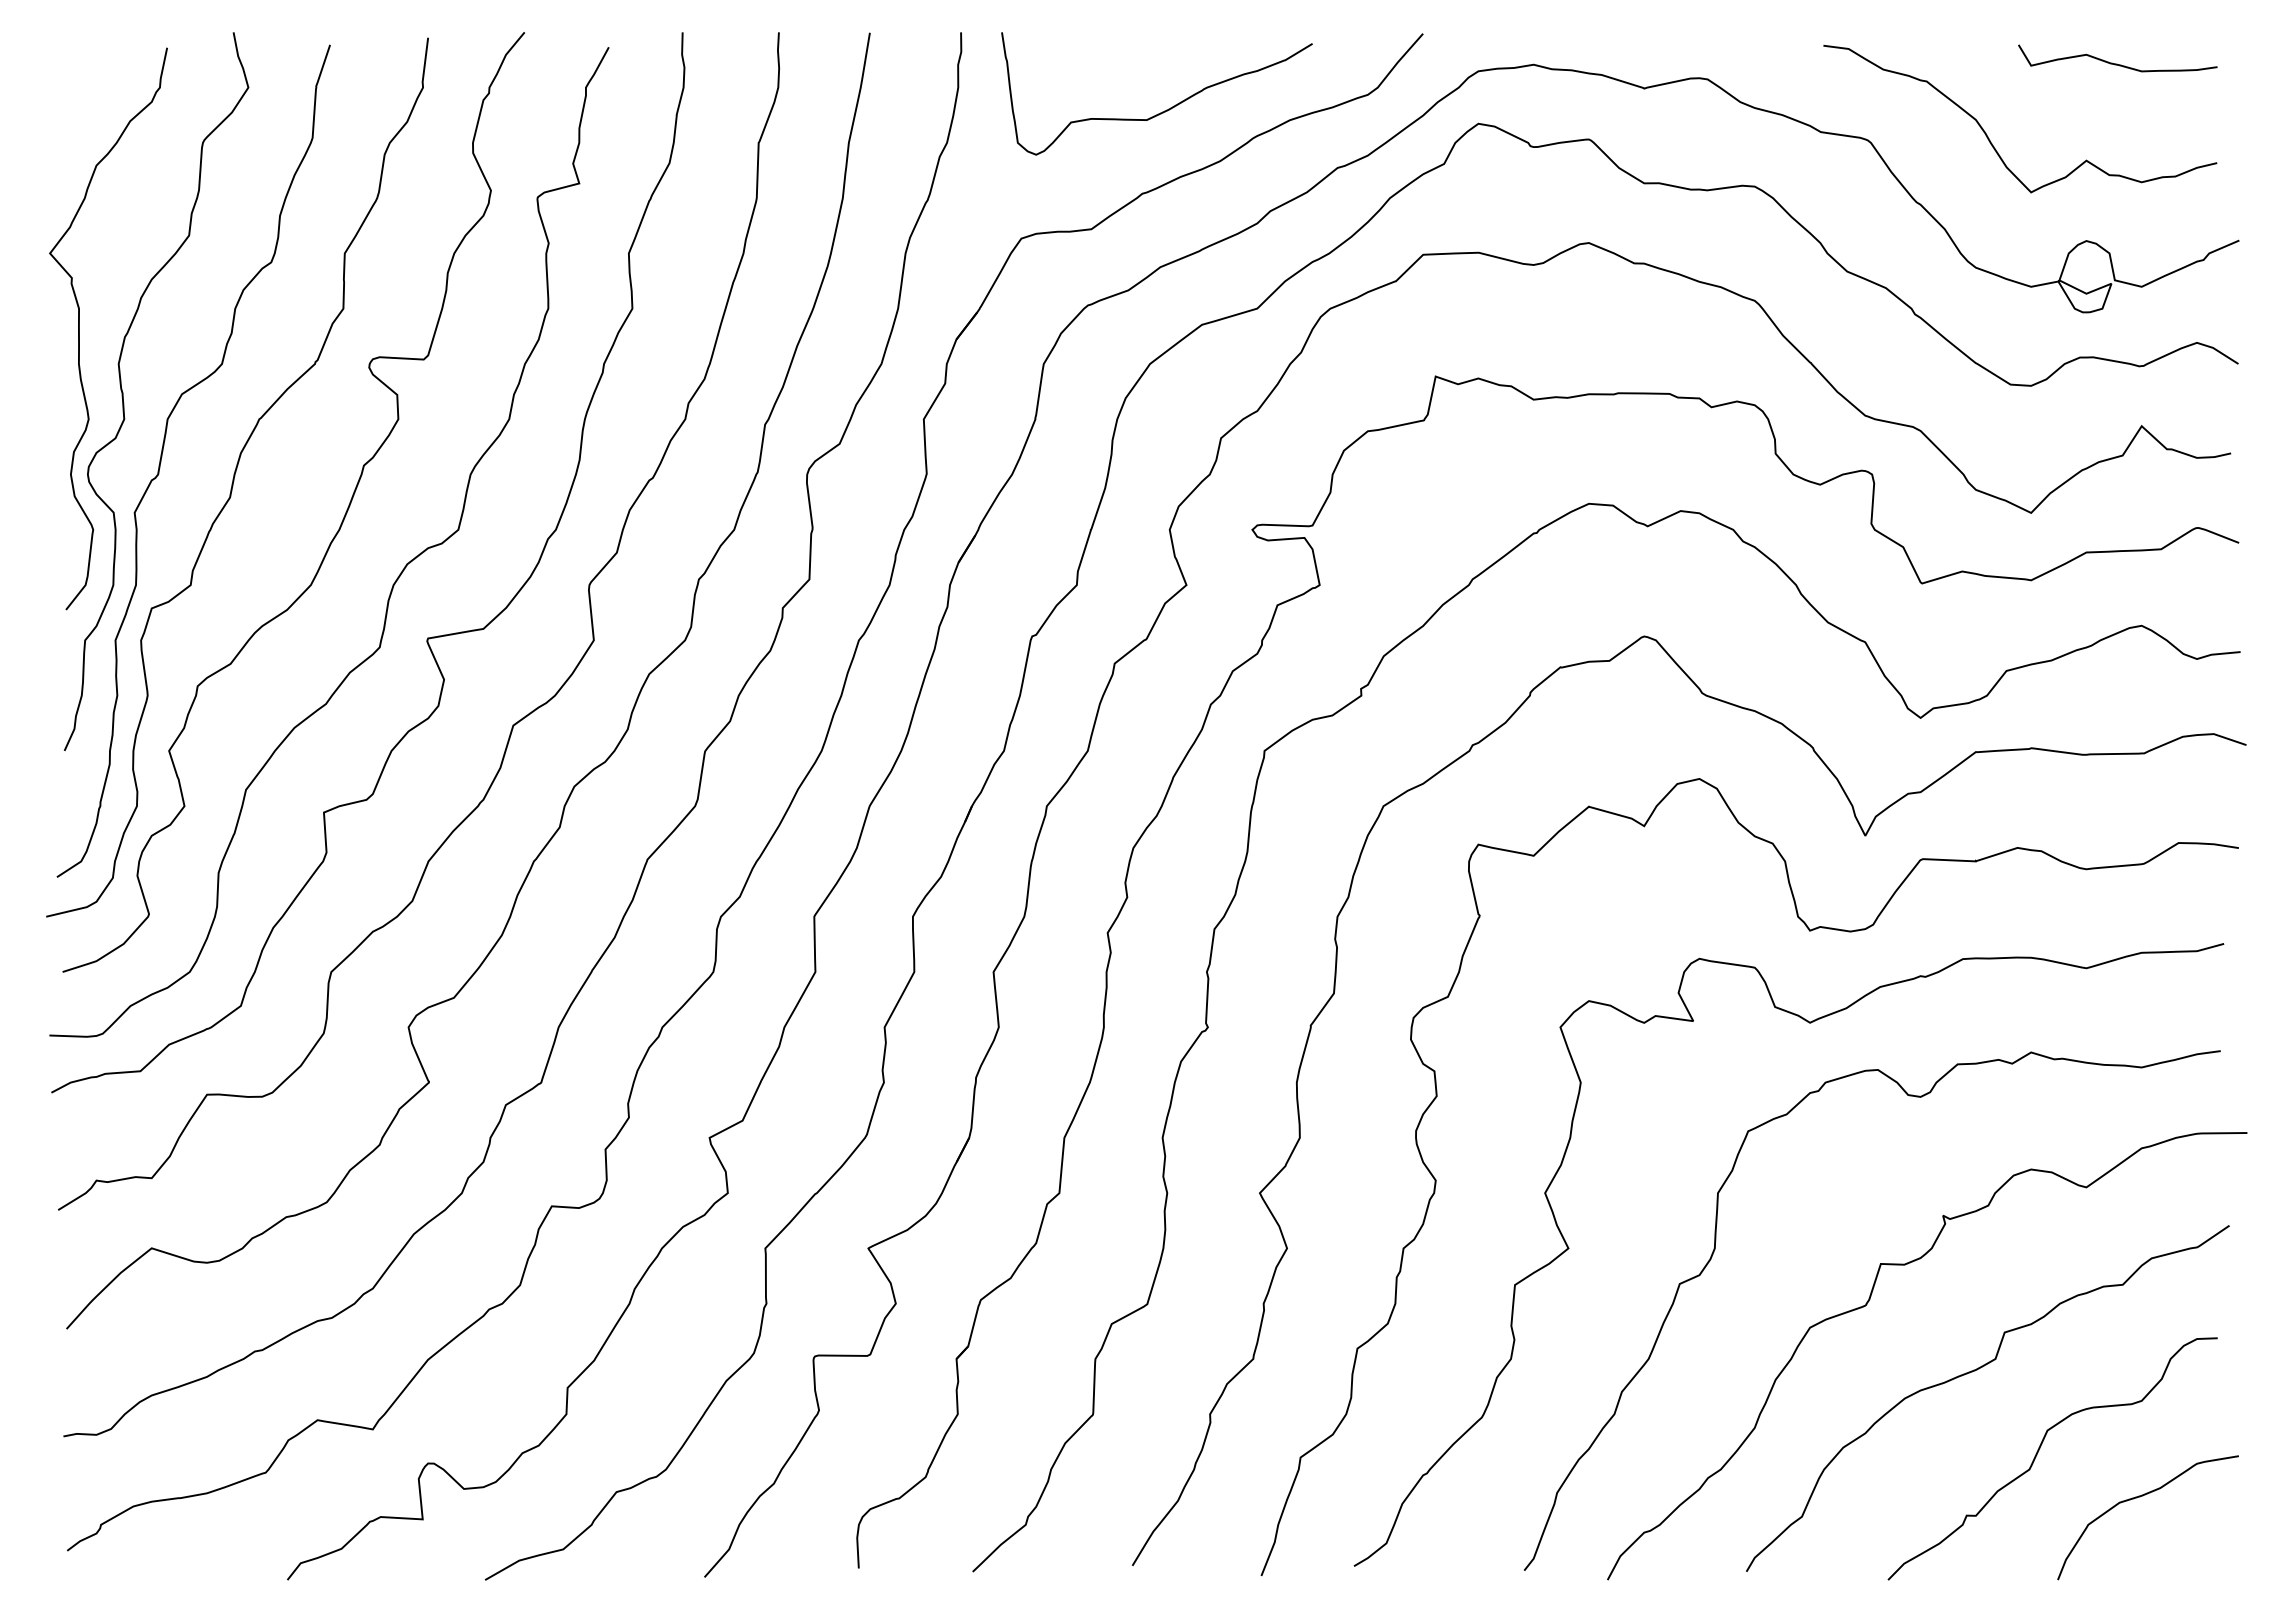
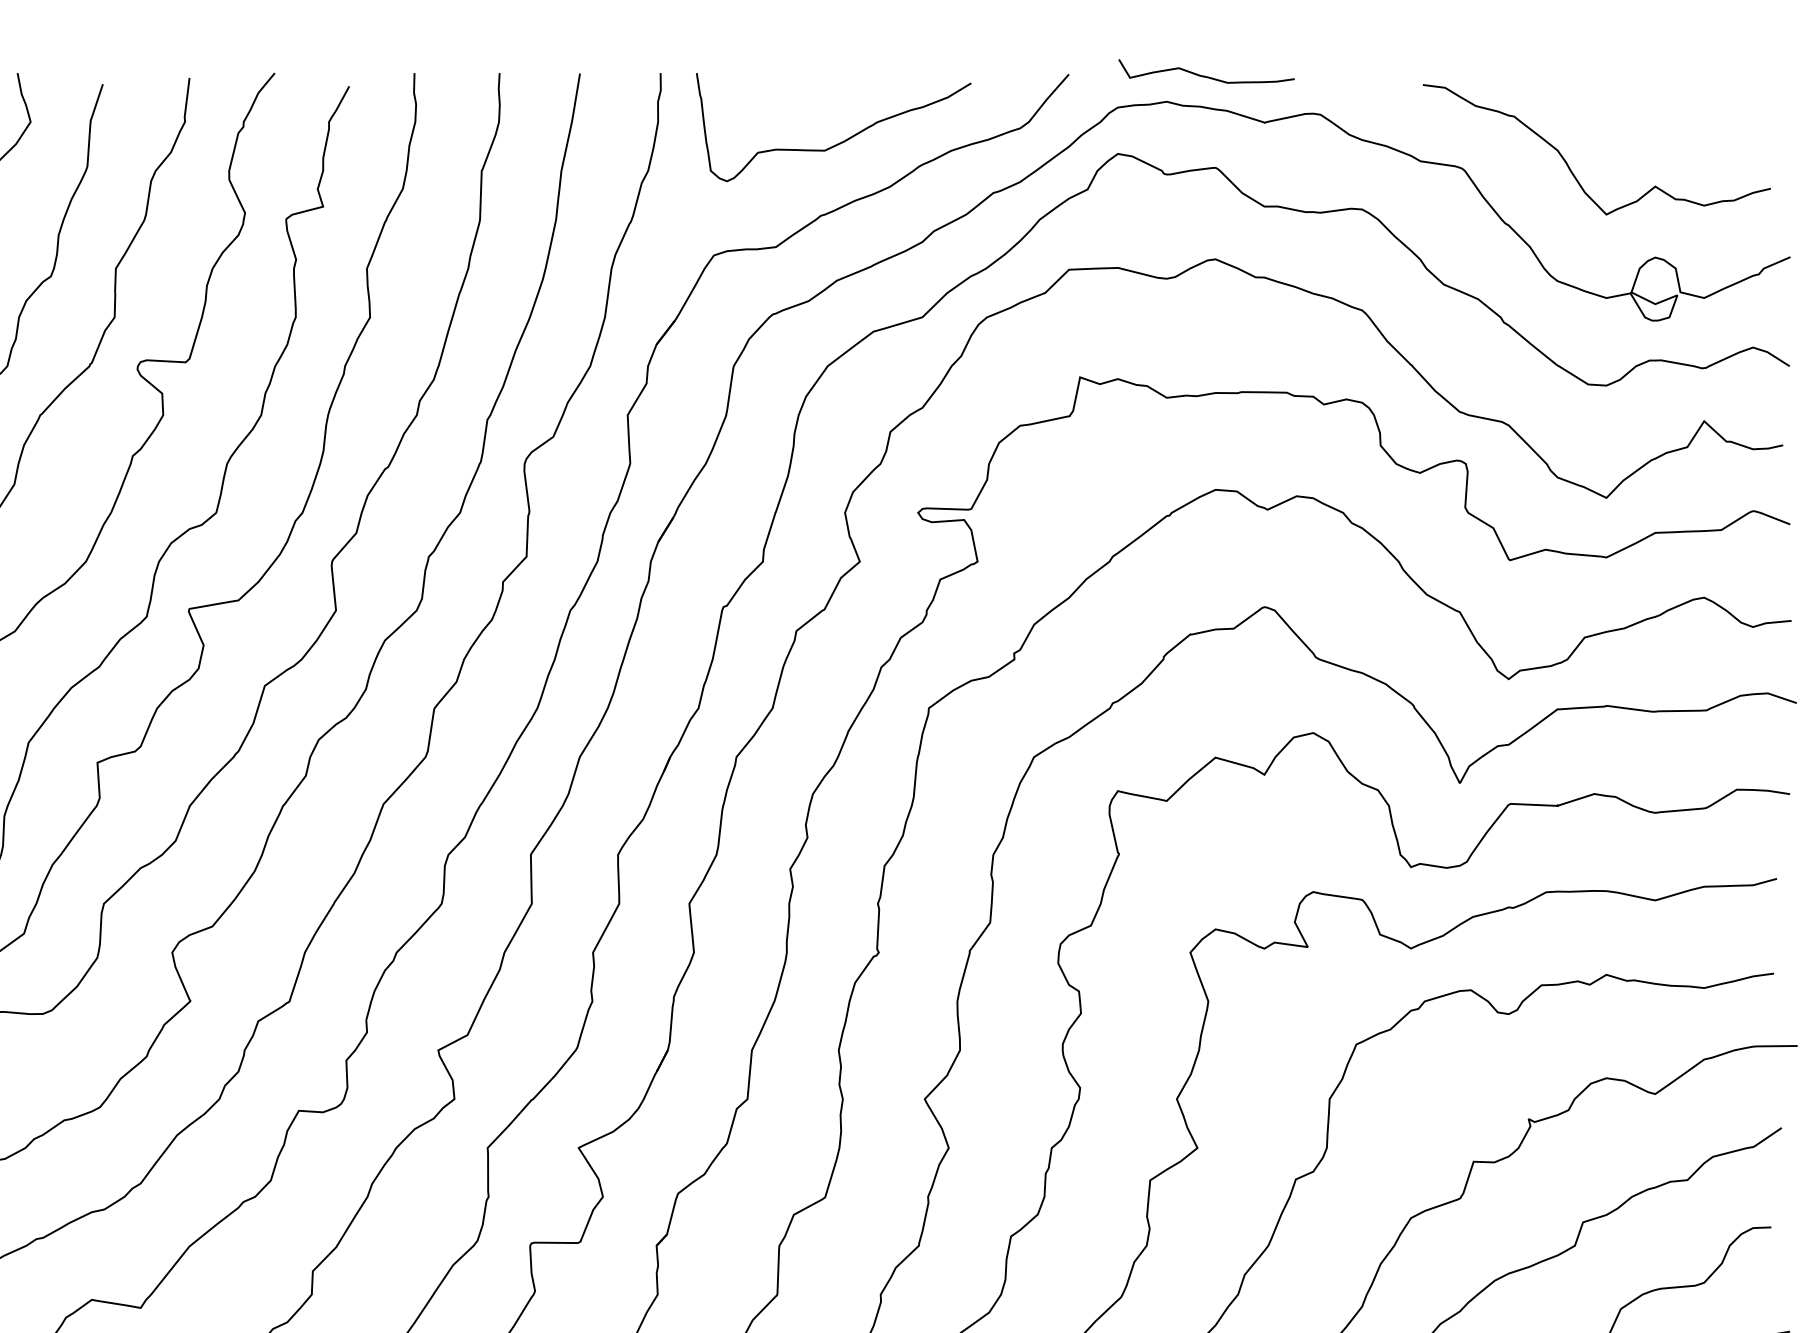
curve: (2117, 63) -> (1206, 75), moved

